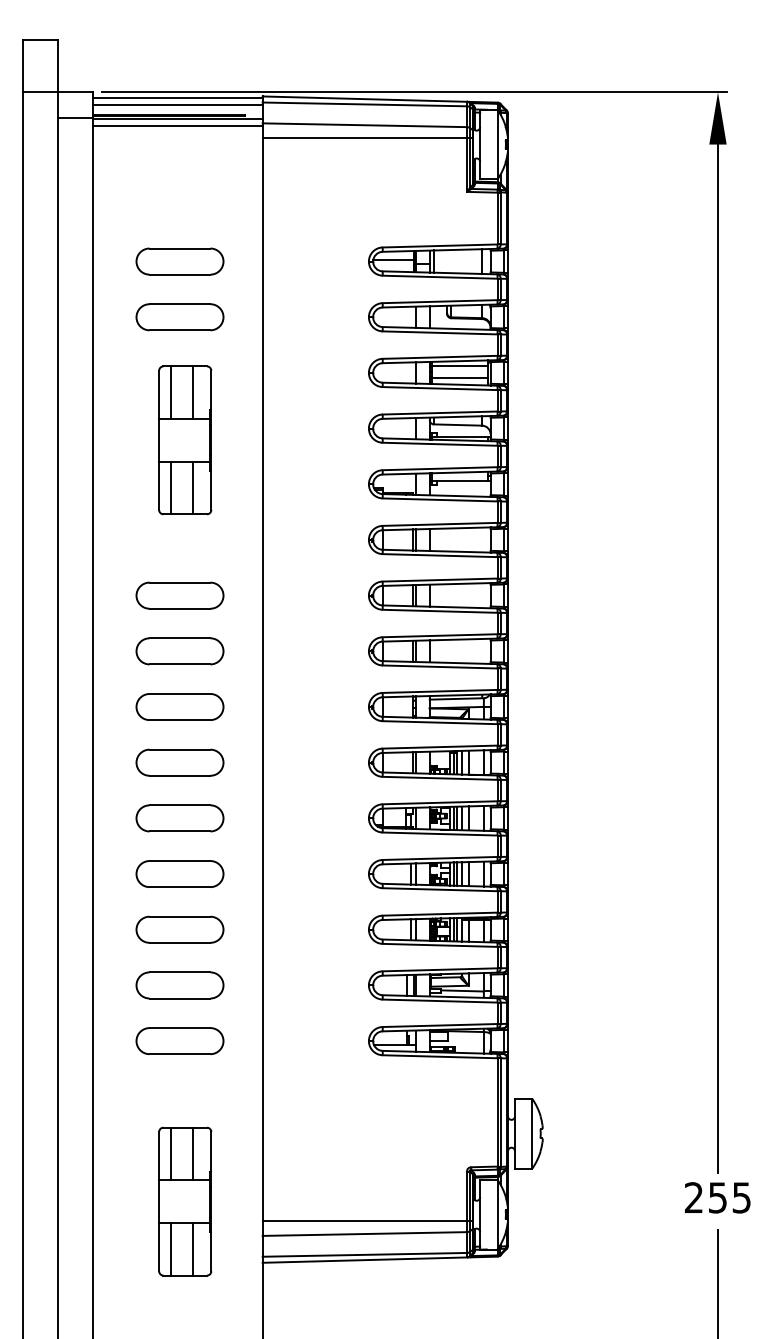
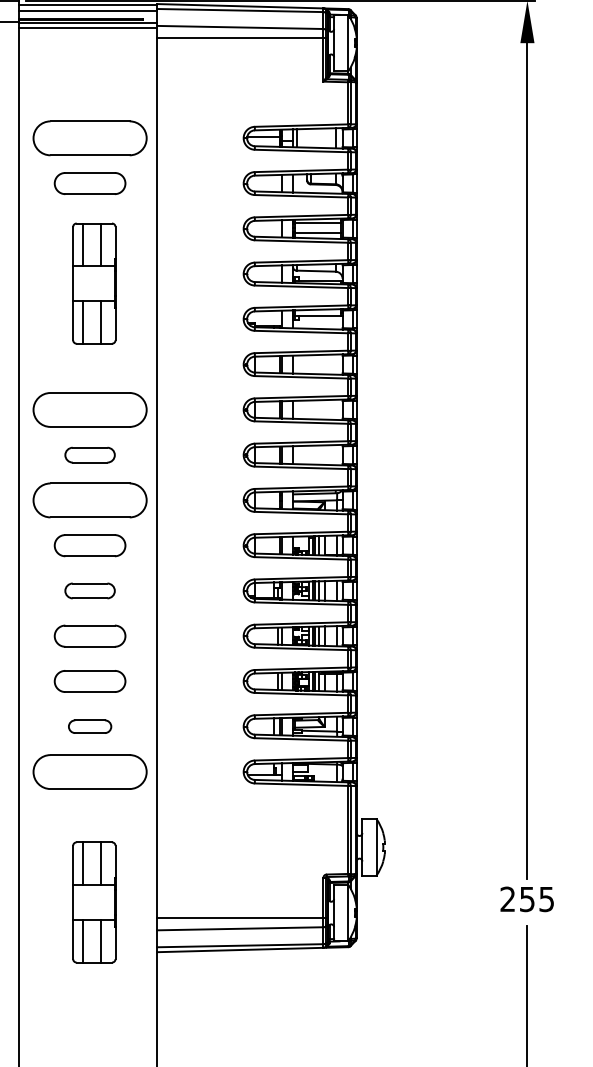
part: (179, 261) -> (89, 138), size x1.6
part: (179, 595) -> (89, 409), size x1.6
part: (179, 651) -> (89, 455), size x0.7
part: (179, 706) -> (89, 499), size x1.6
part: (179, 818) -> (89, 591), size x0.7
part: (179, 985) -> (89, 726), size x0.6
part: (179, 1040) -> (89, 771), size x1.6

